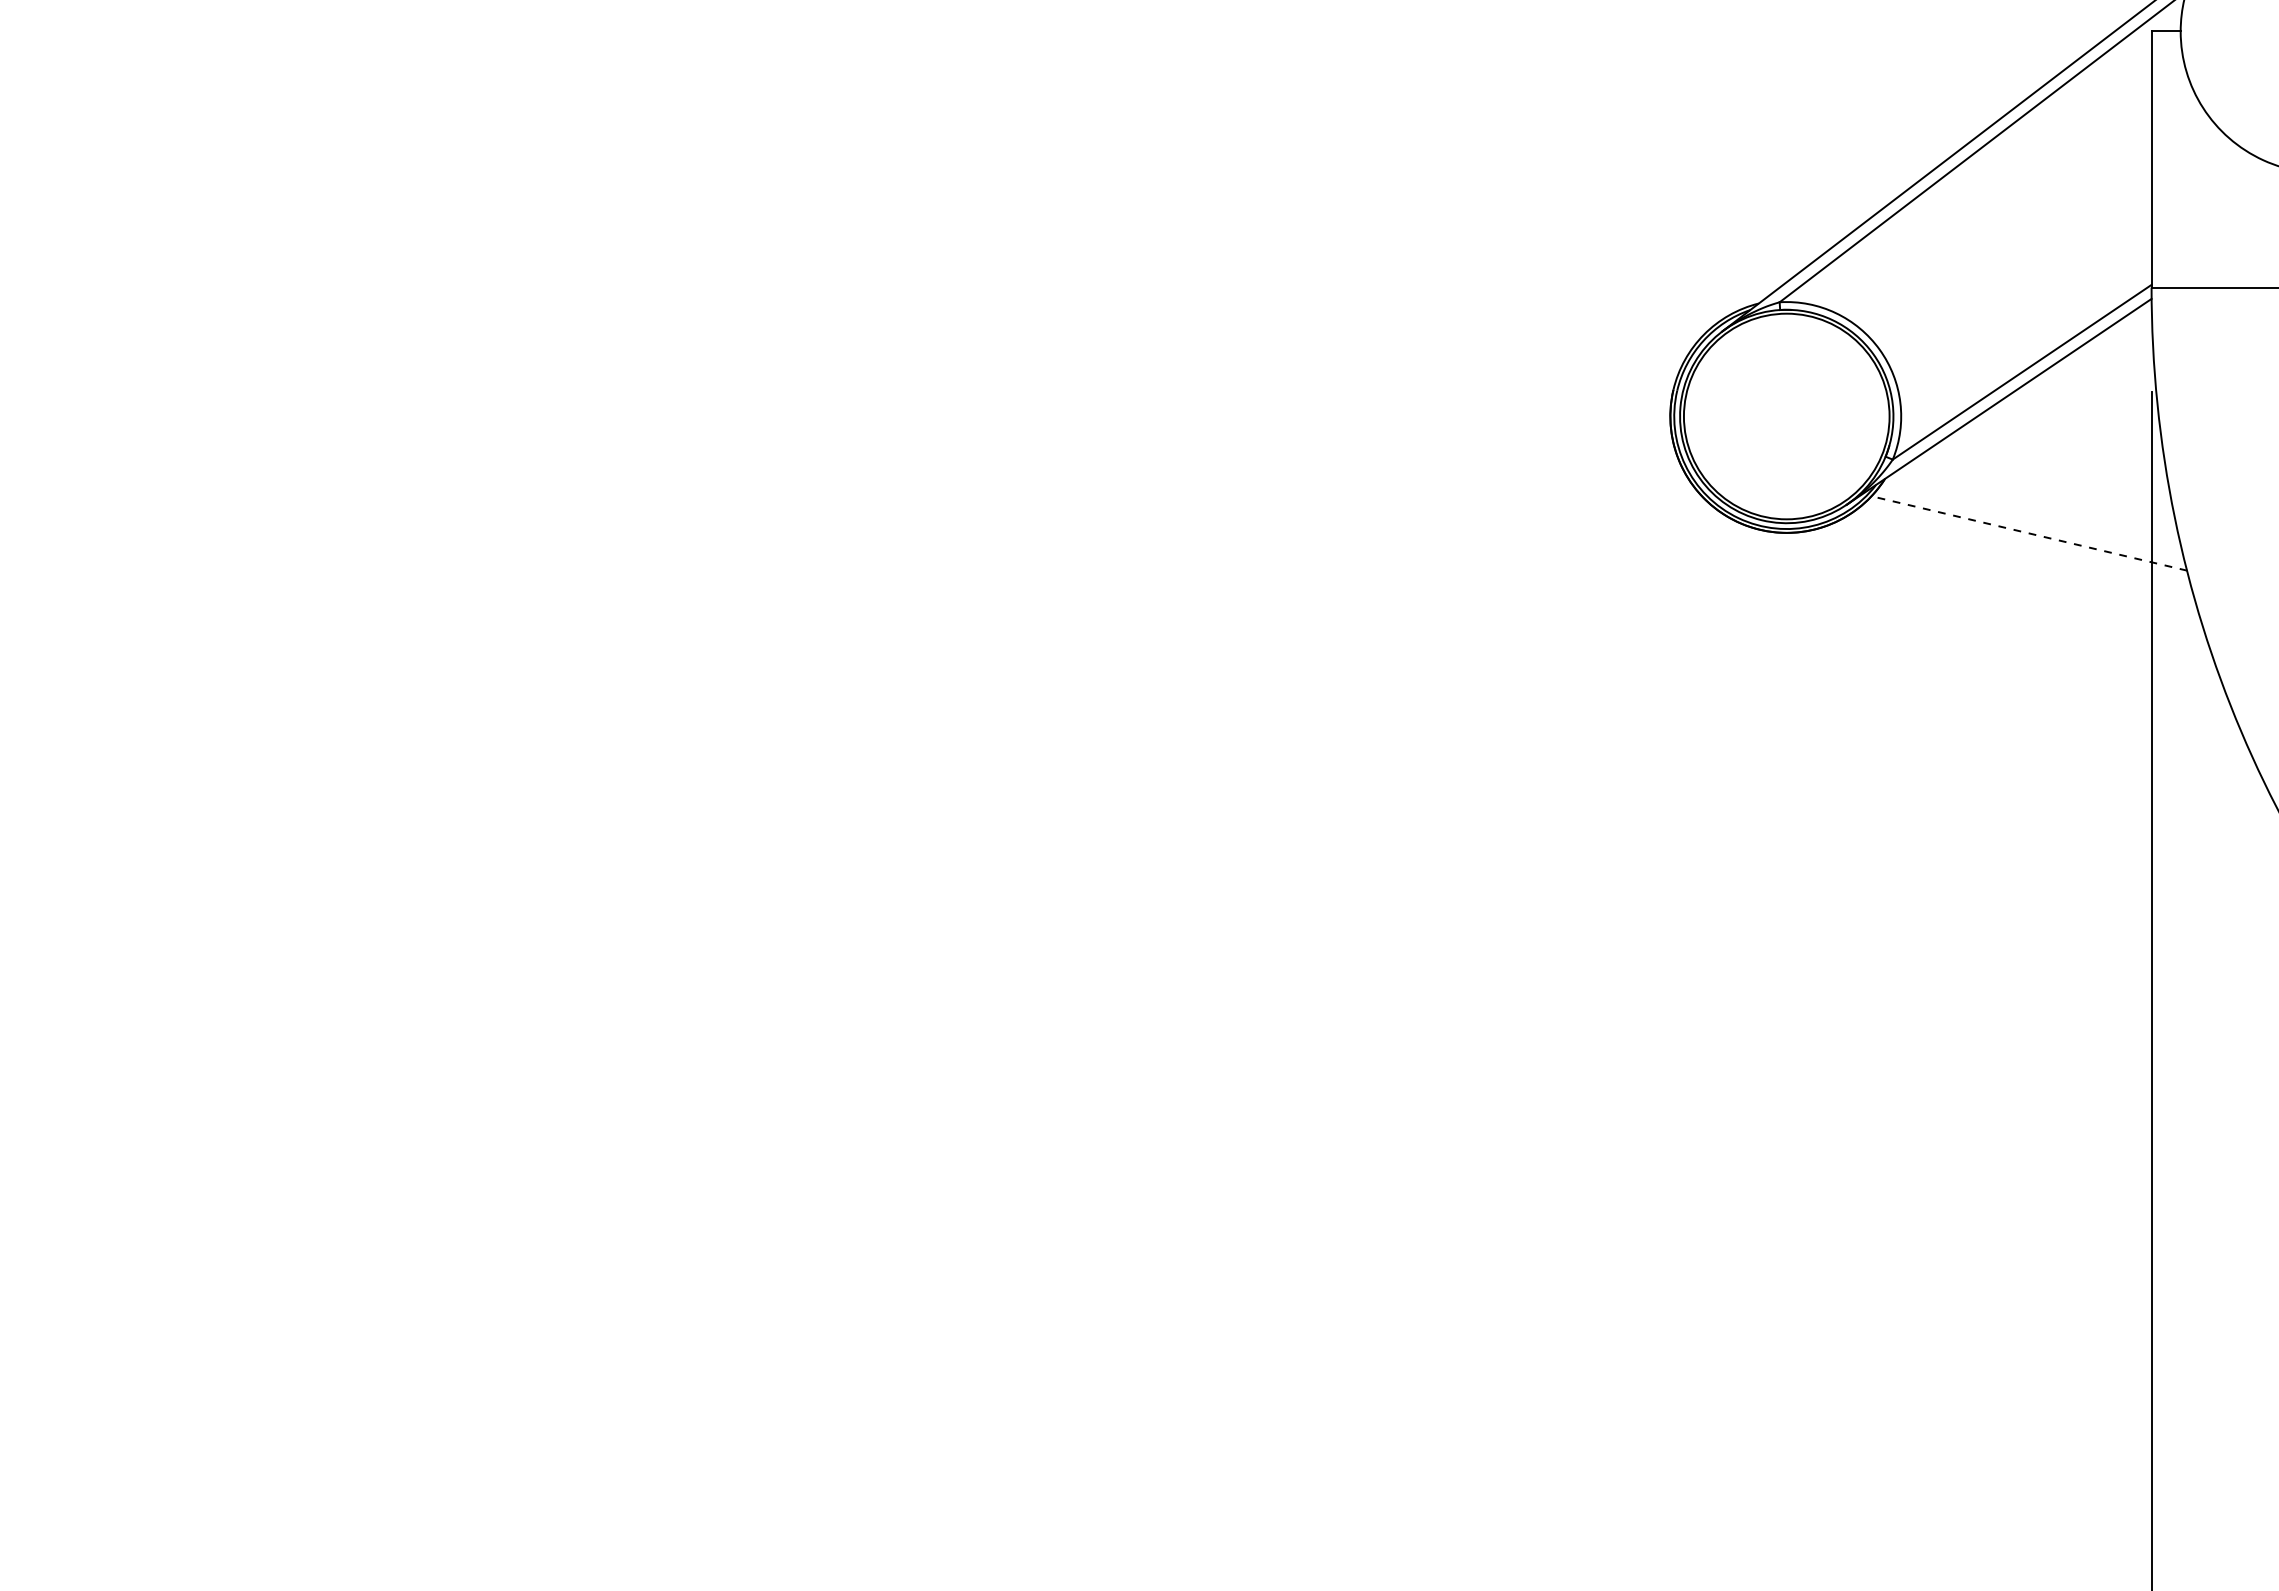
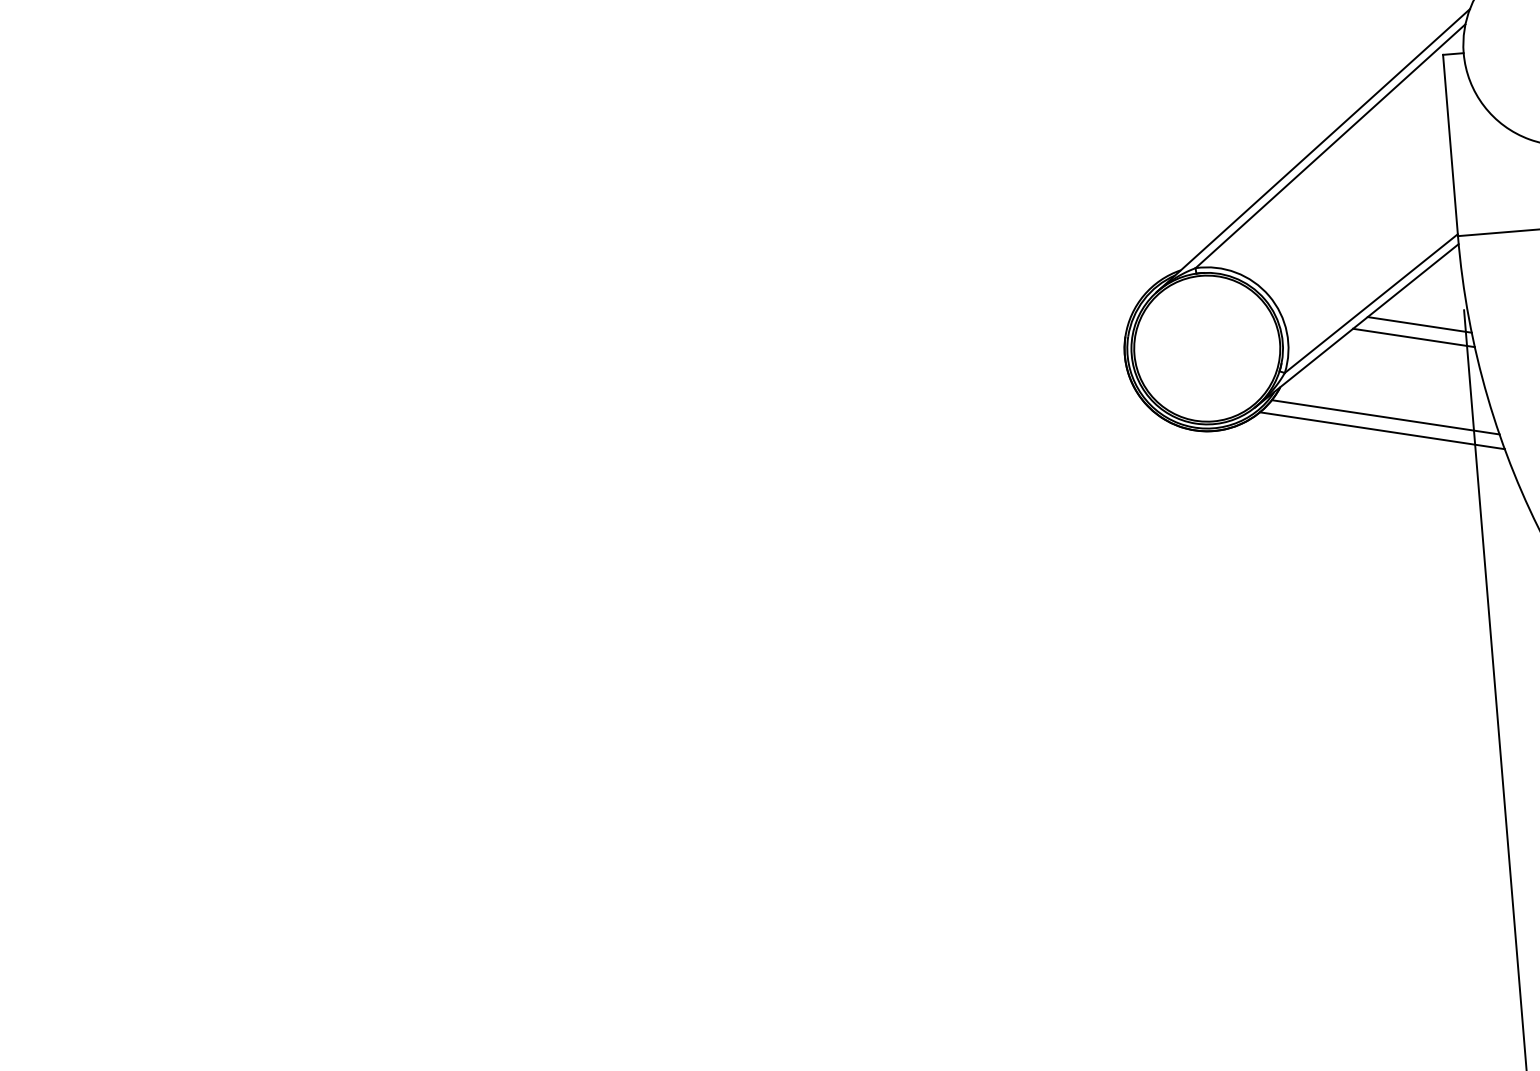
line: (2087, 407) -> (1419, 324), added
line: (2077, 425) -> (1413, 338), added
line: (2028, 533) -> (1385, 417), dashed -> solid
line: (2022, 551) -> (1381, 430), added

